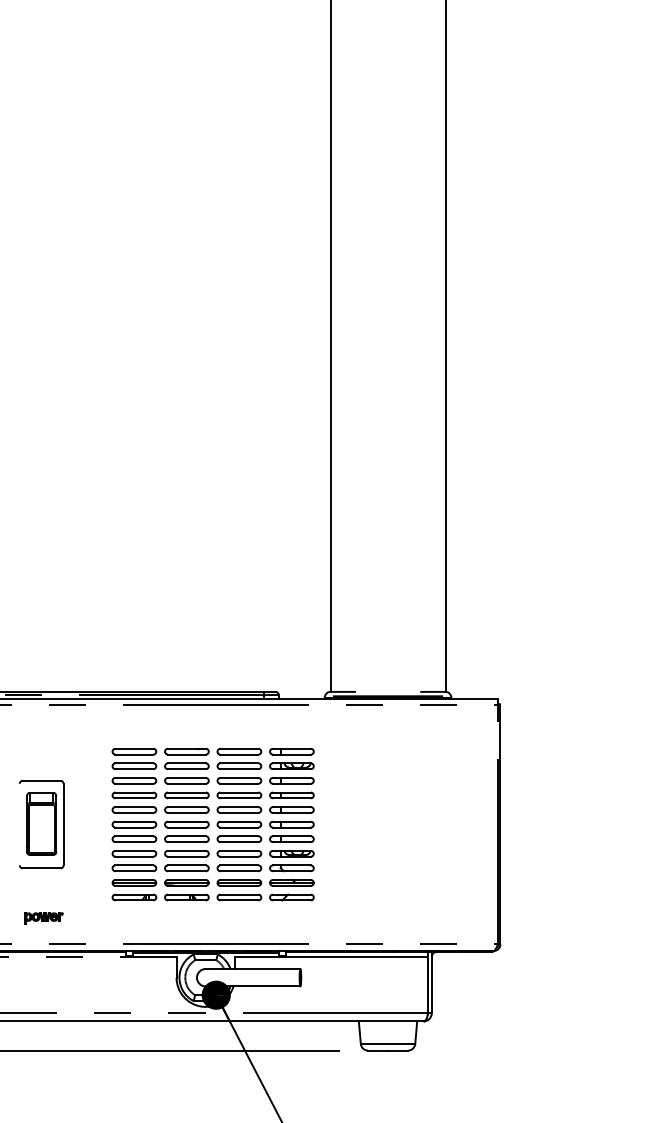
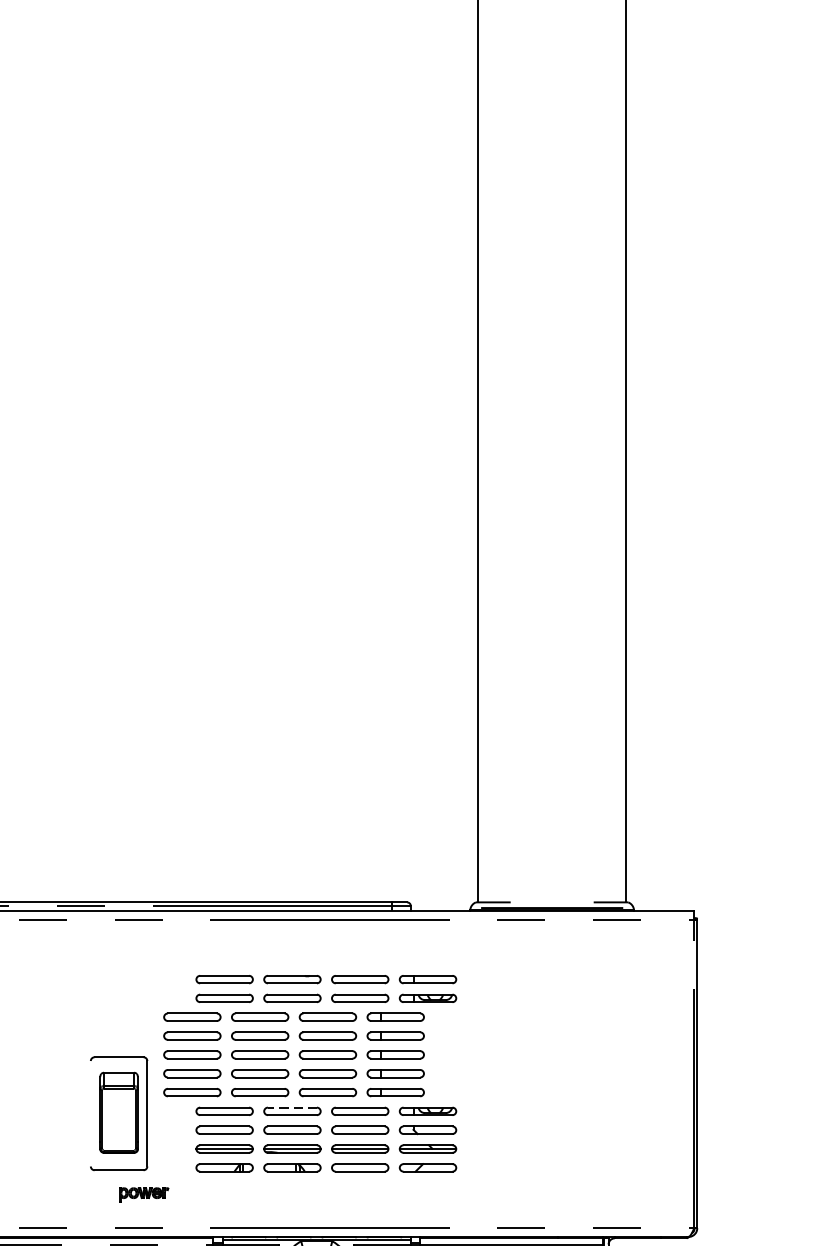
part: (212, 809) -> (293, 1054), moved
part: (41, 824) -> (118, 1113), moved
line: (186, 850) -> (291, 1107), solid -> dashed
part: (43, 918) -> (143, 1194), moved

